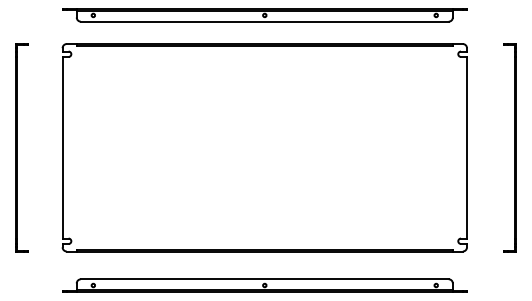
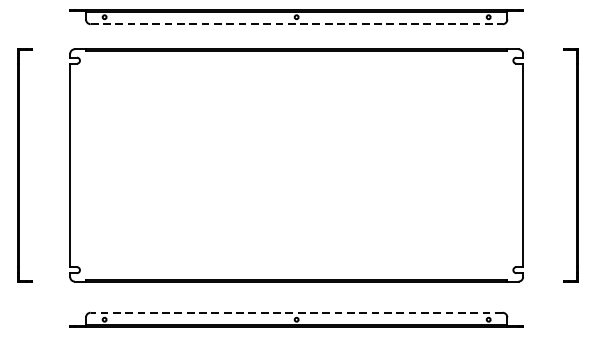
line: (264, 21) -> (296, 24), solid -> dashed
line: (264, 279) -> (296, 312), solid -> dashed

